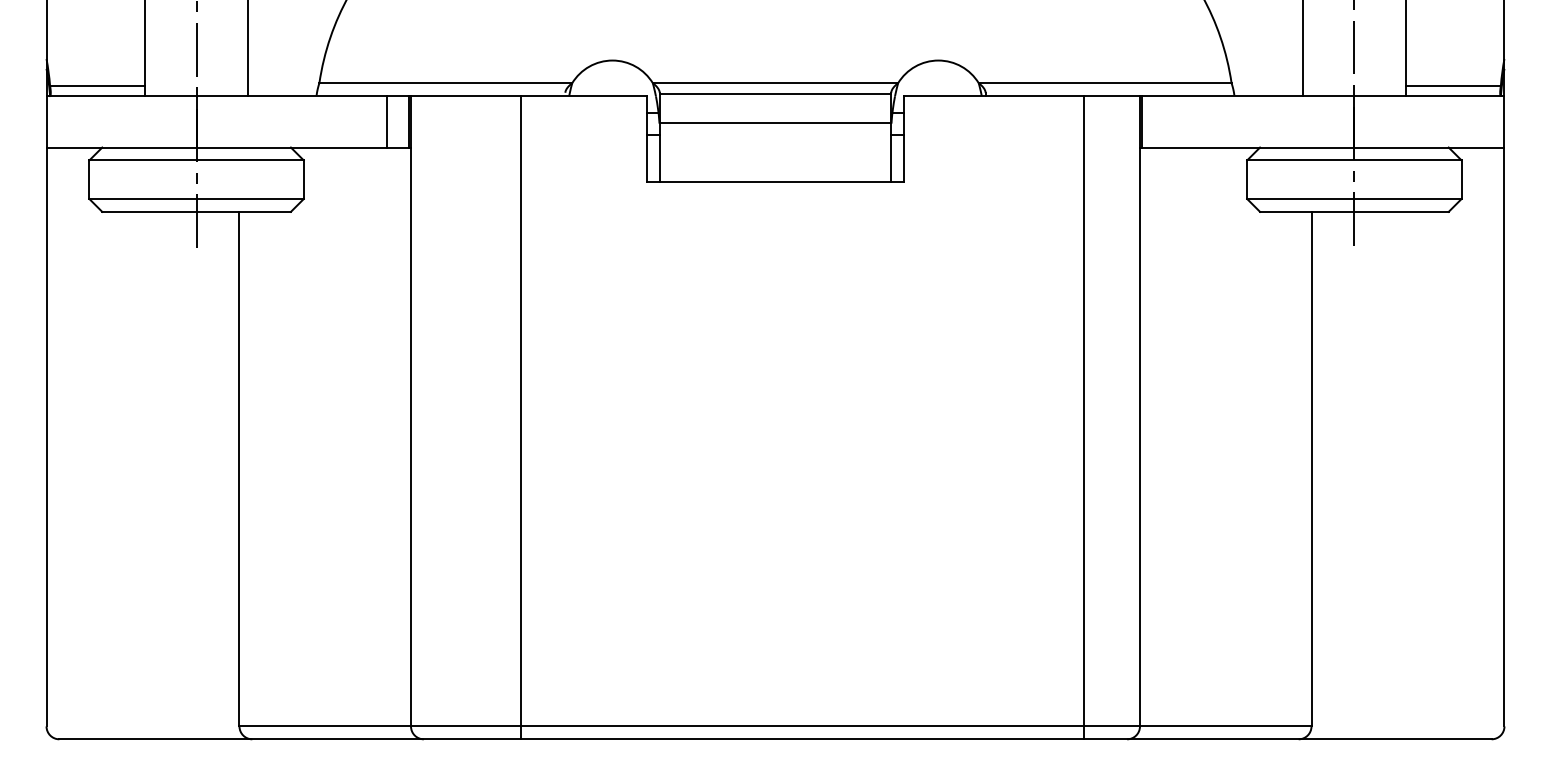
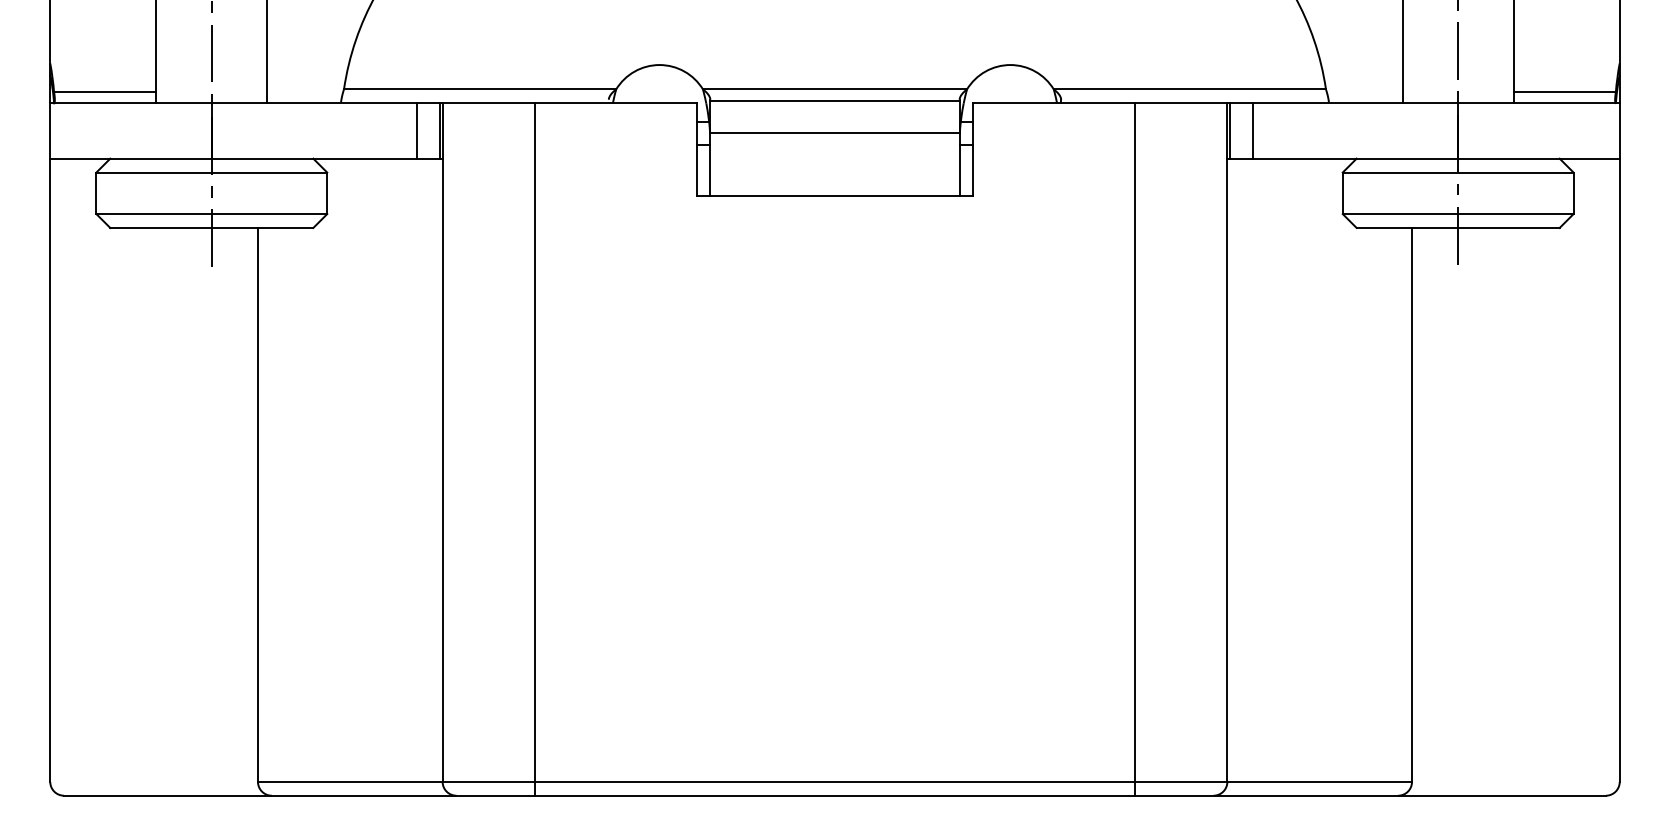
line: (1163, 121) -> (1252, 130), added
line: (520, 417) -> (534, 449), moved
line: (1084, 417) -> (1135, 449), moved

